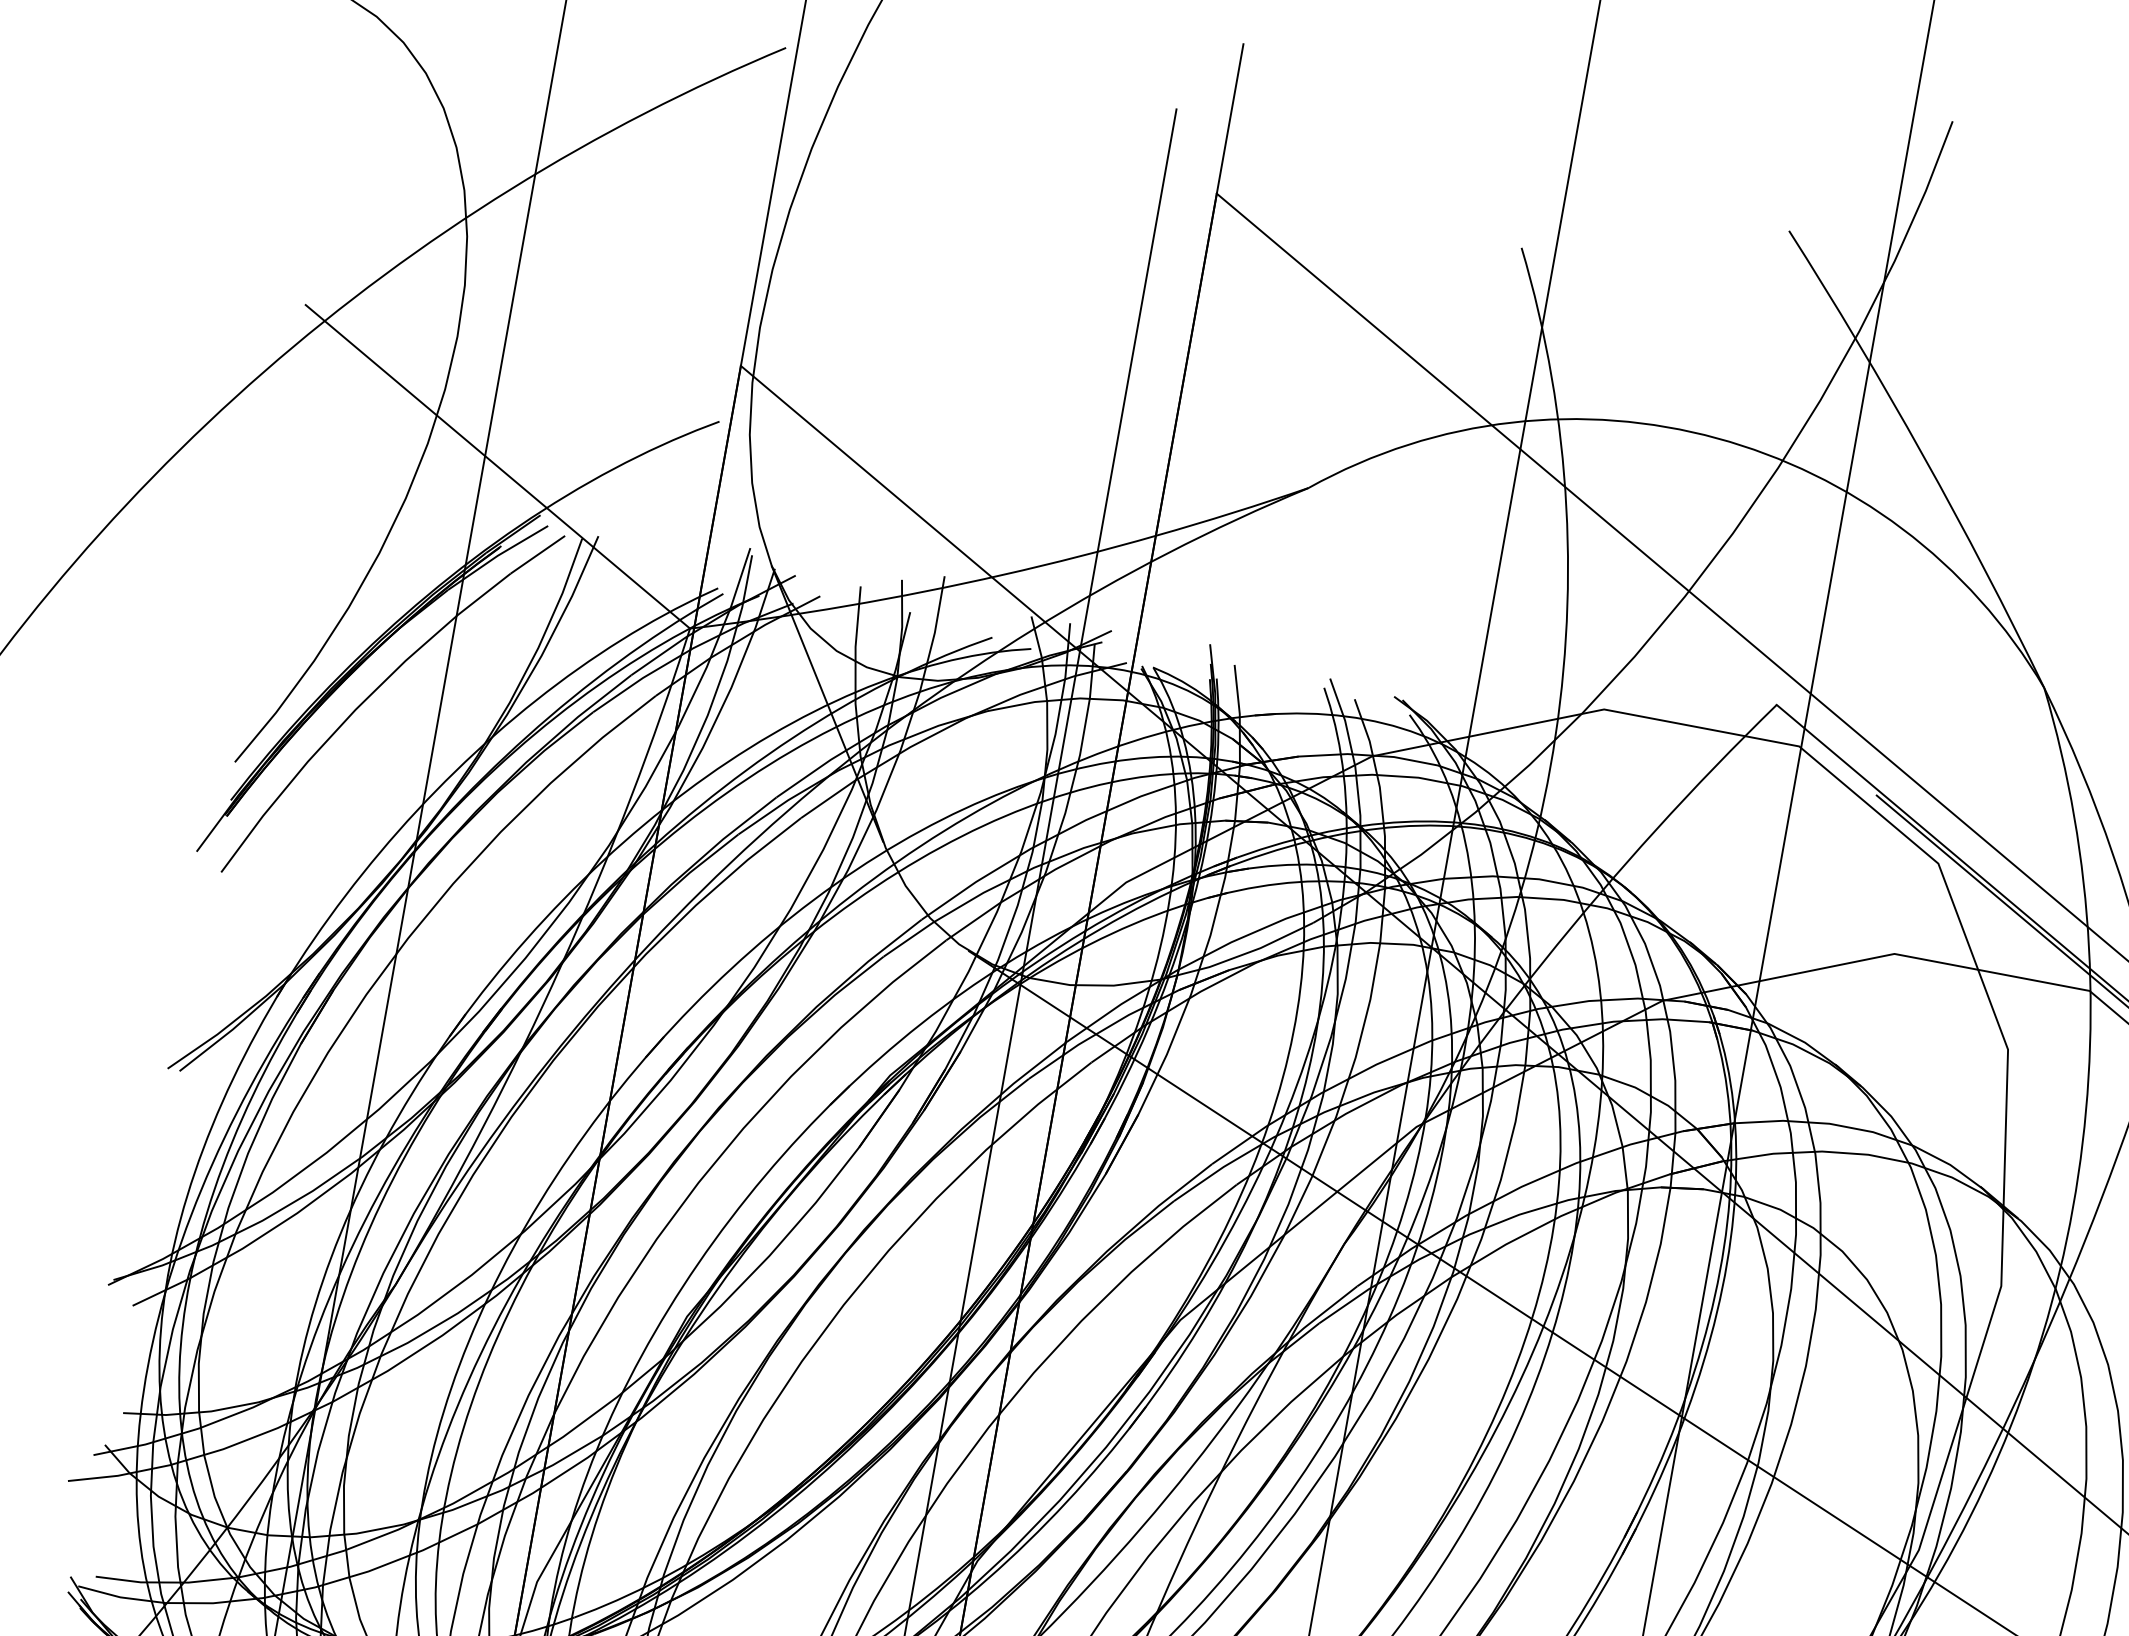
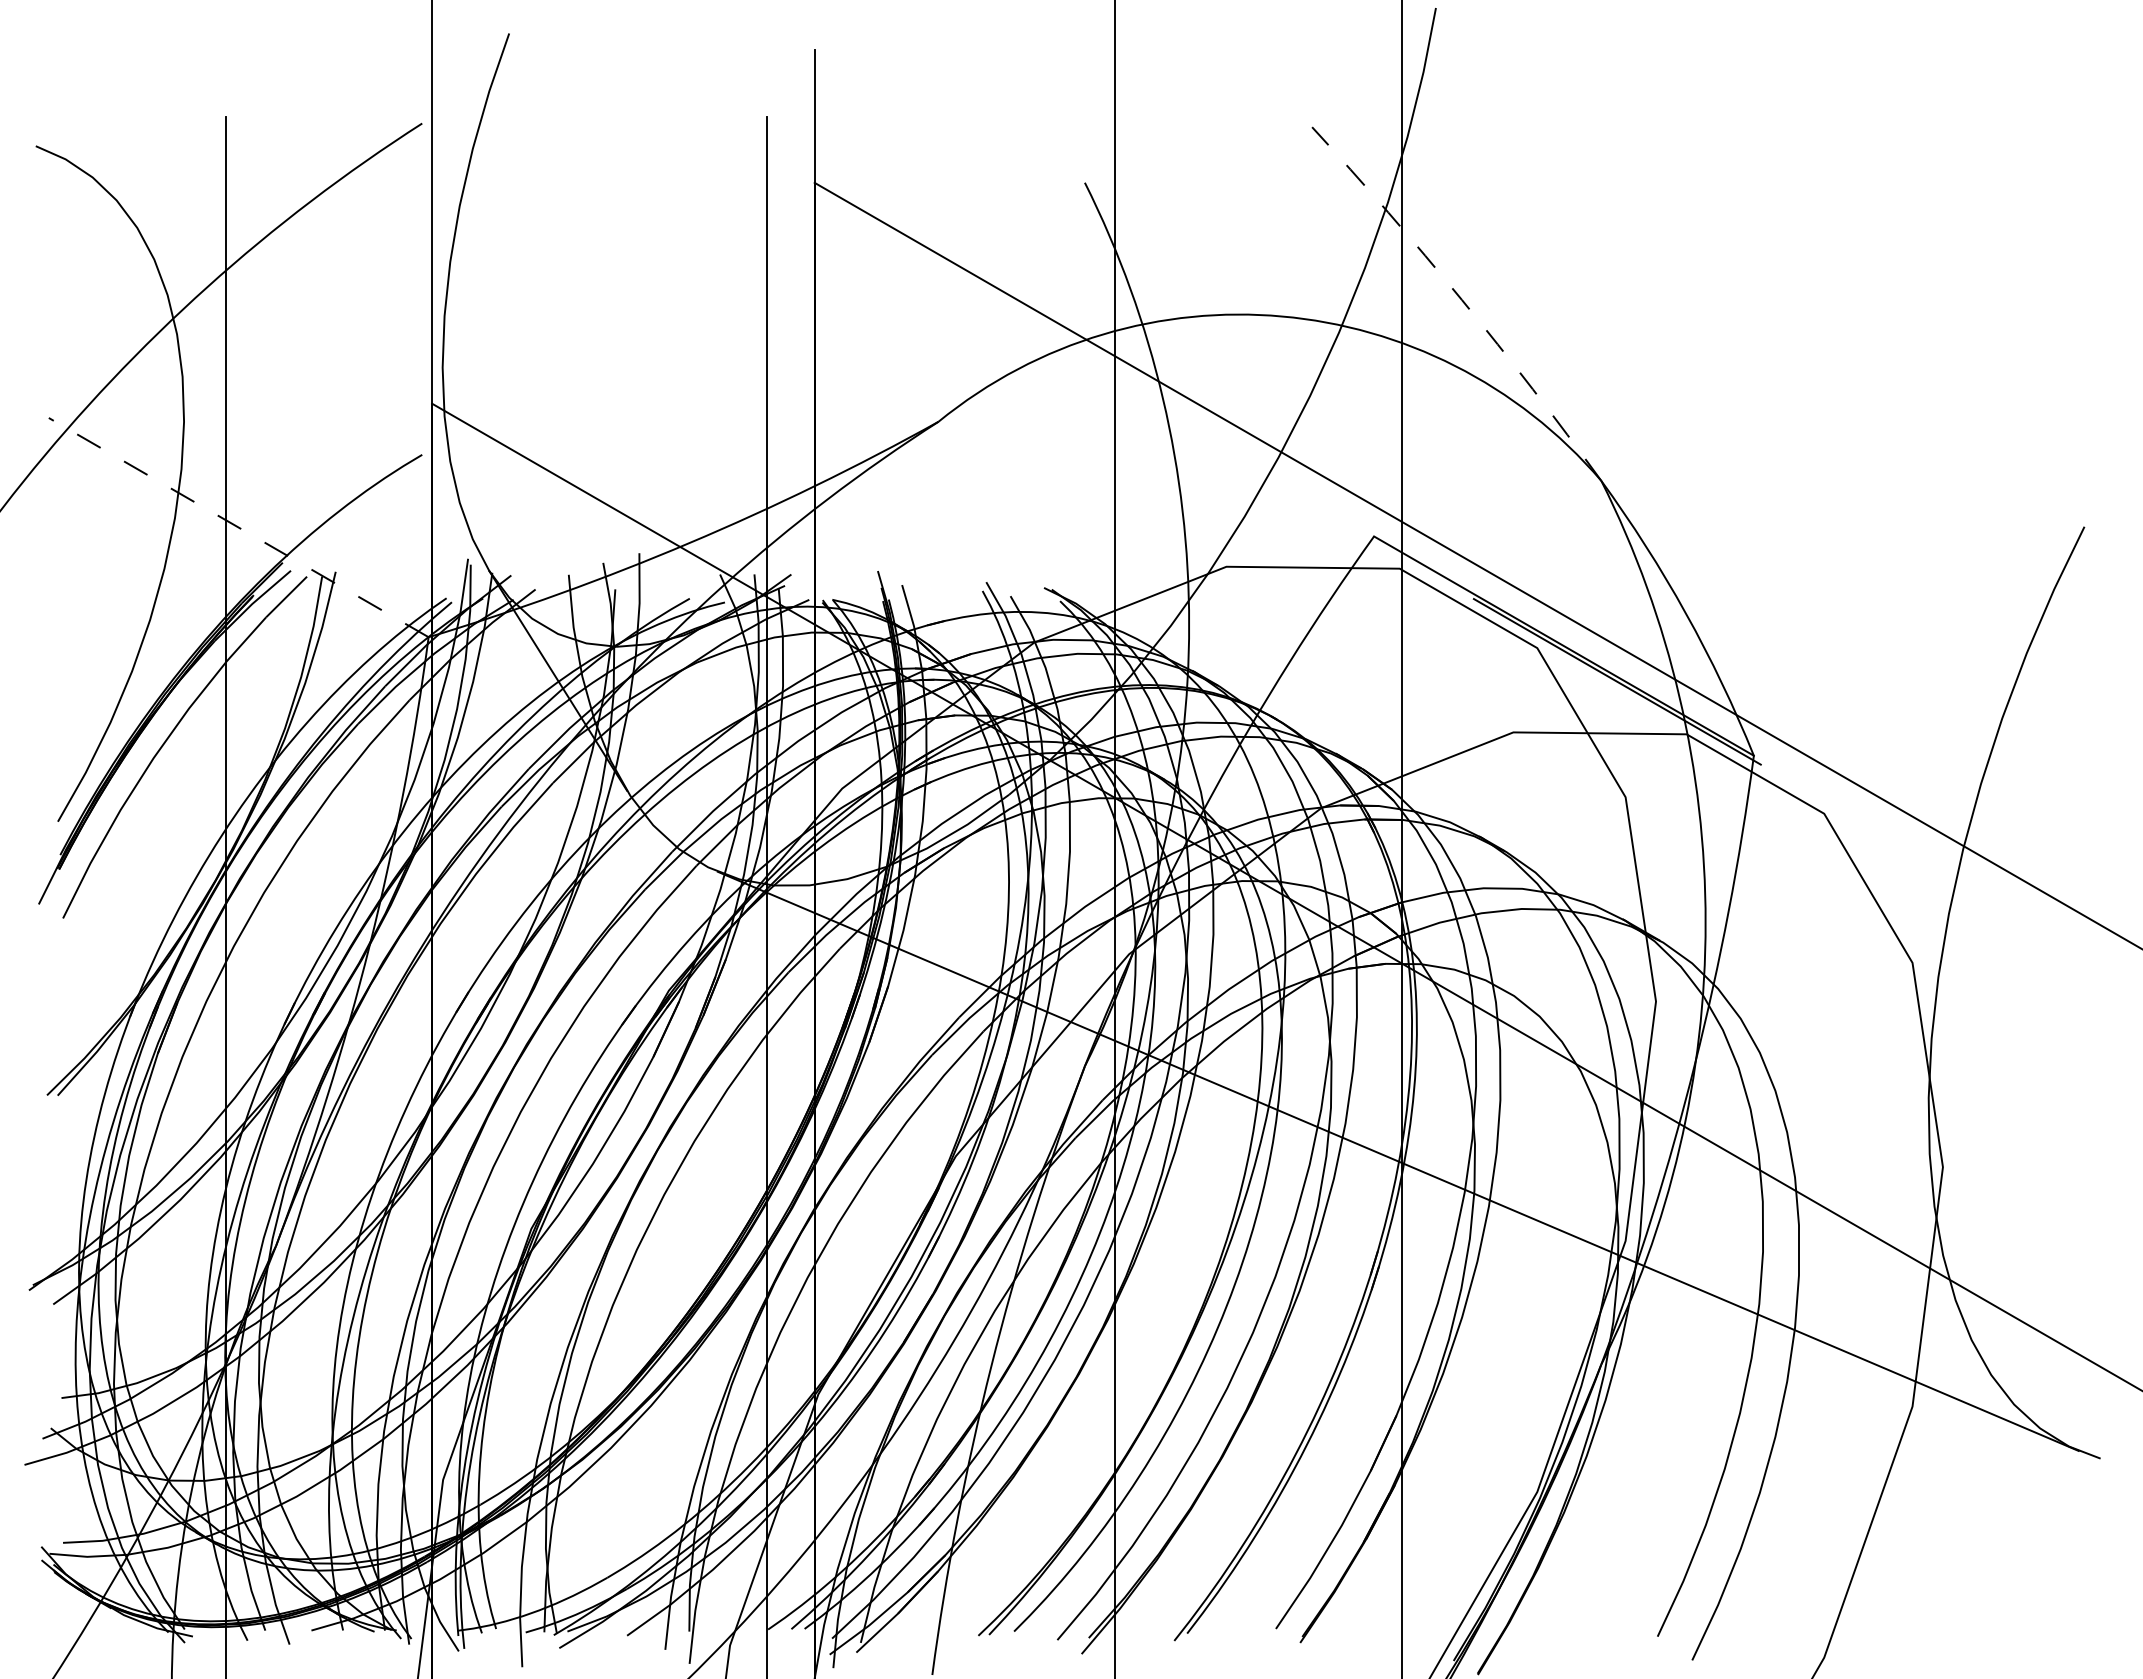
arc: (1922, 455) -> (1461, 299), solid -> dashed
line: (497, 466) -> (238, 527), solid -> dashed

